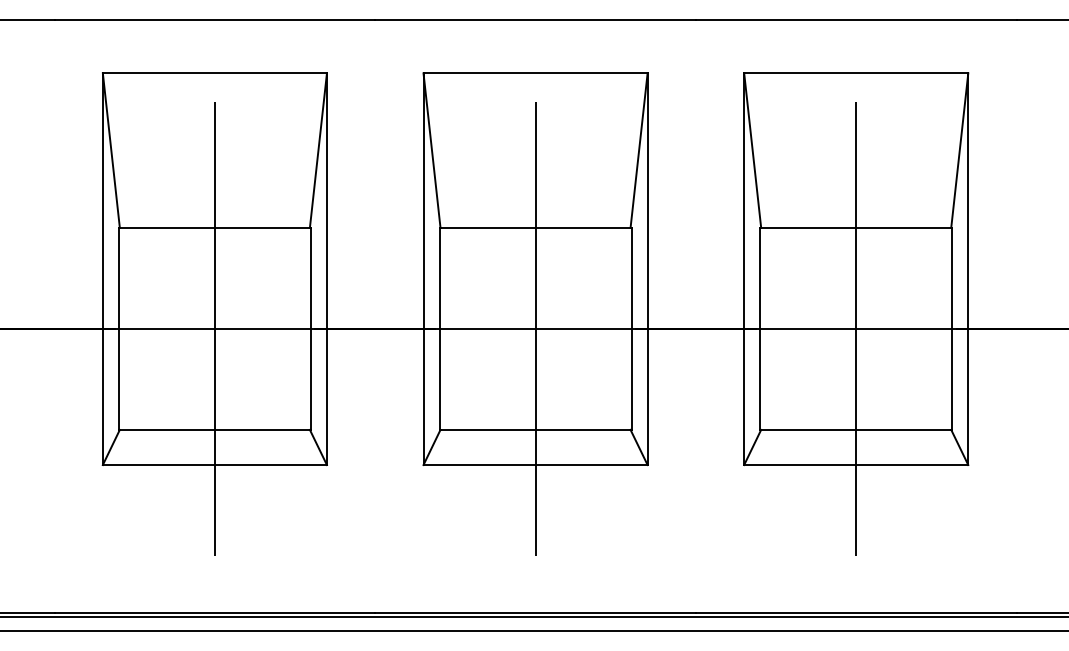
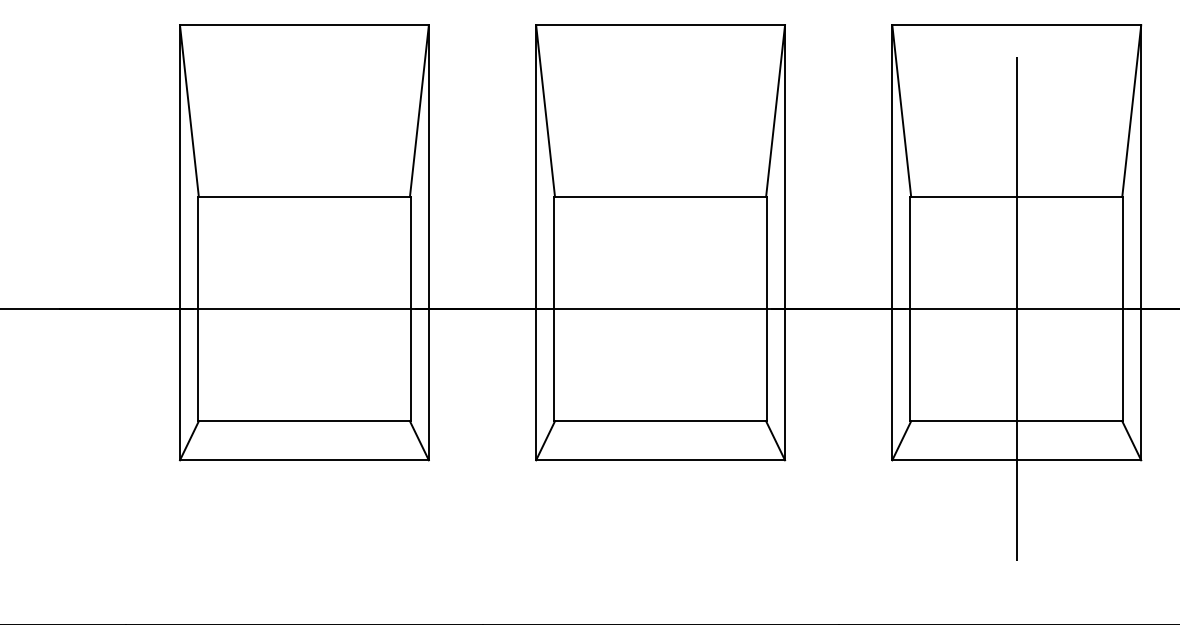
line: (214, 328) -> (303, 308), removed
line: (535, 328) -> (660, 308), removed

